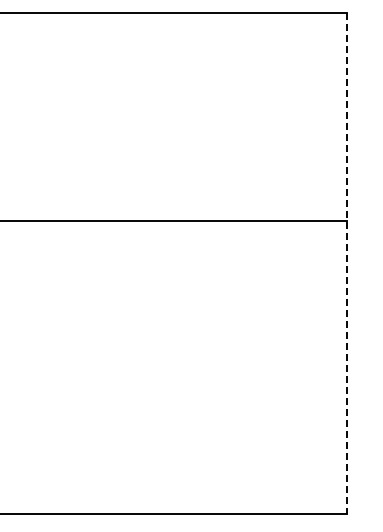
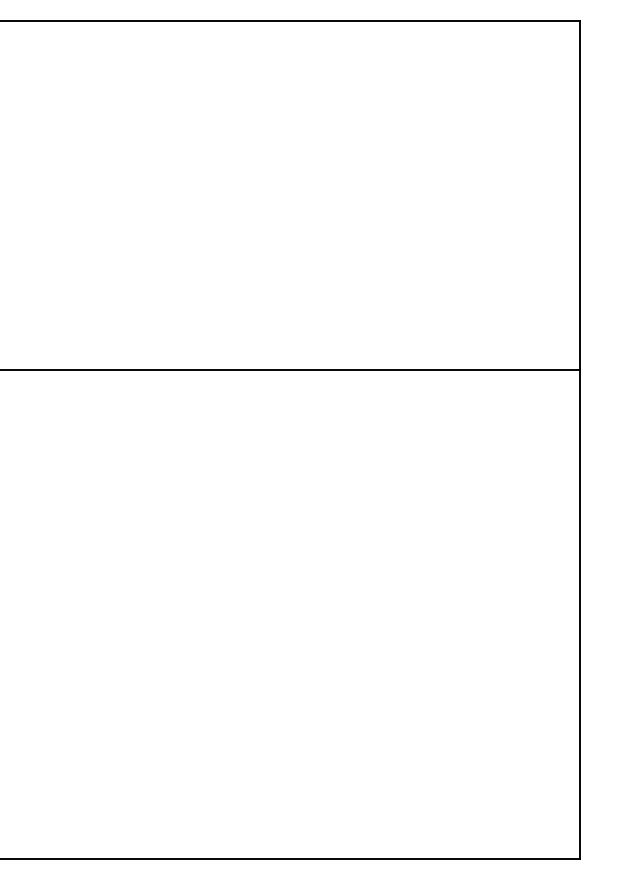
line: (346, 263) -> (579, 440), dashed -> solid

